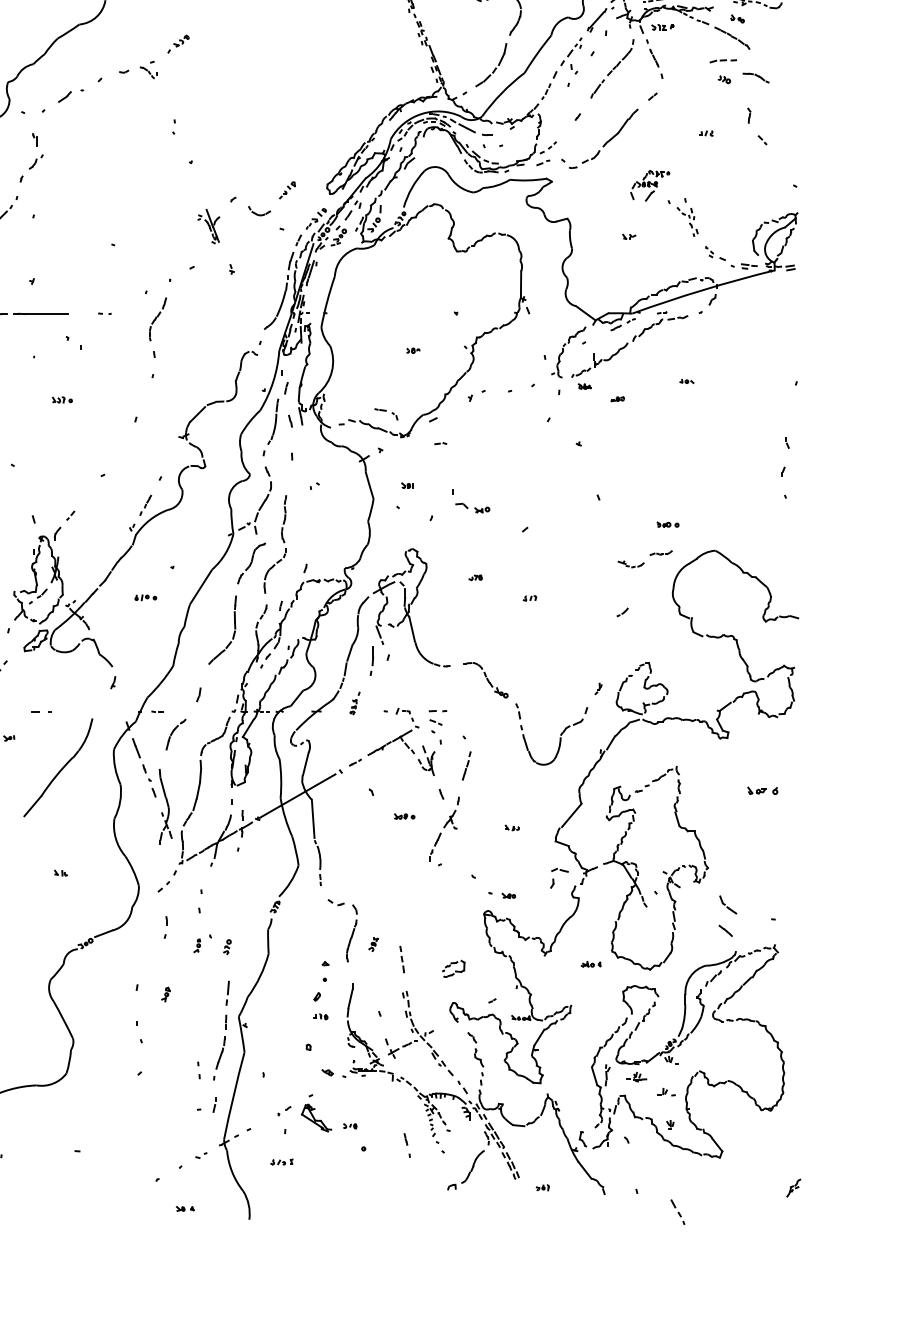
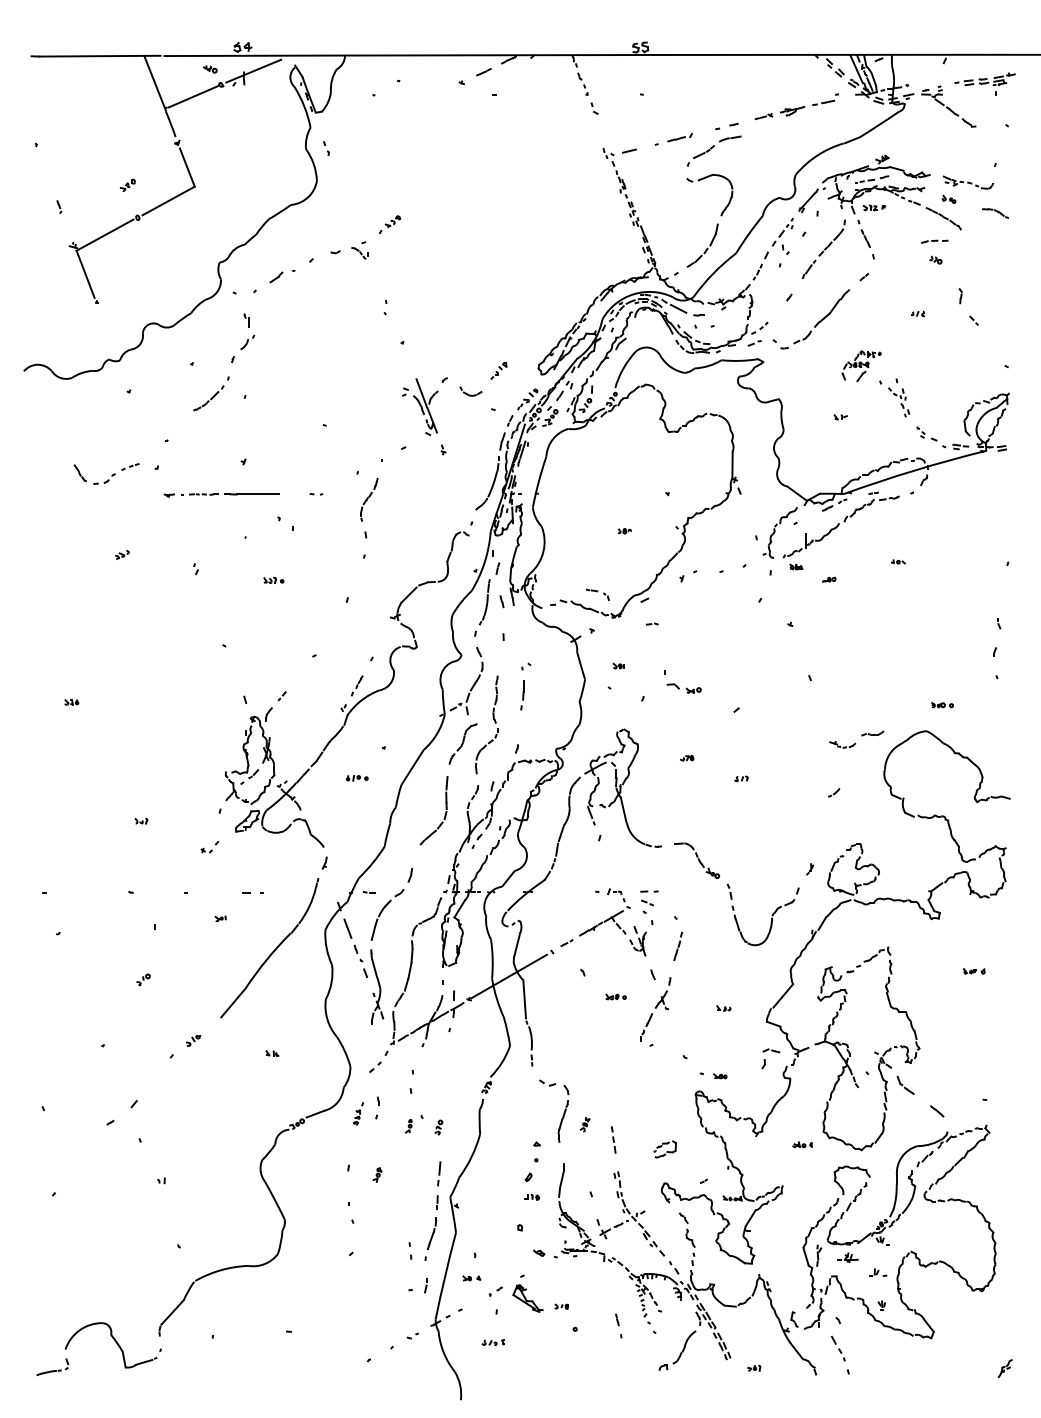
part: (756, 78) -> (995, 213), moved
part: (209, 226) -> (420, 406), size x1.67
part: (668, 525) -> (942, 705), moved
part: (372, 661) -> (522, 695), moved
part: (355, 703) -> (358, 1113), moved
part: (176, 734) -> (387, 914), size x1.67
part: (58, 768) -> (269, 948), size x1.43
part: (763, 791) -> (974, 971), size x0.71
part: (728, 905) -> (905, 1085), moved
part: (185, 1209) -> (471, 1278), moved
part: (678, 1212) -> (838, 1348), moved

